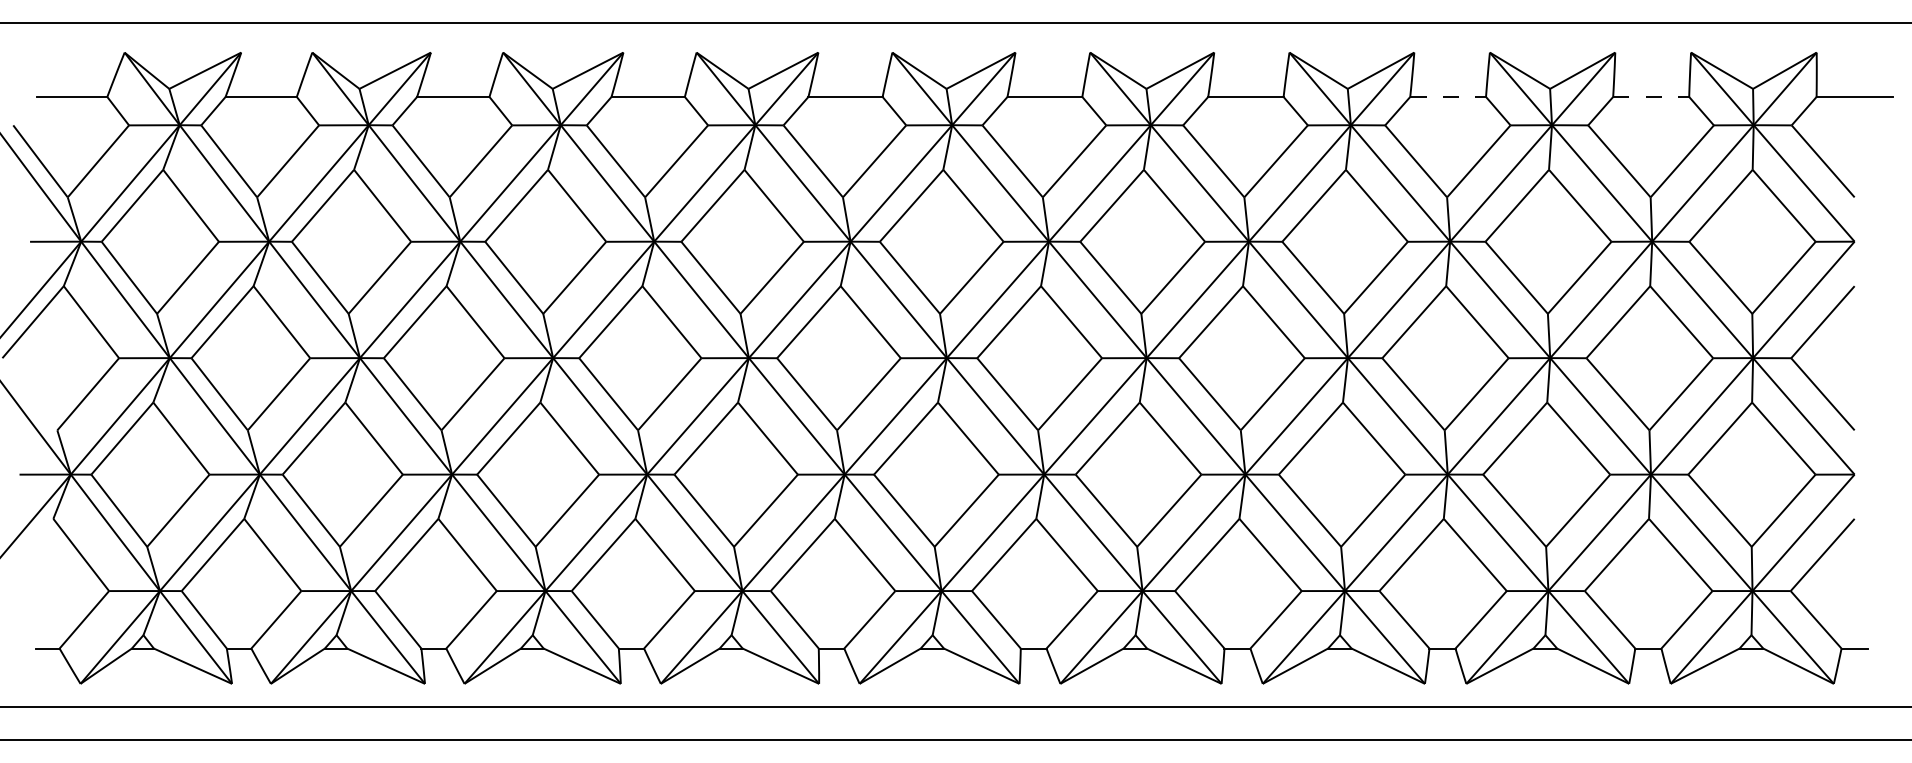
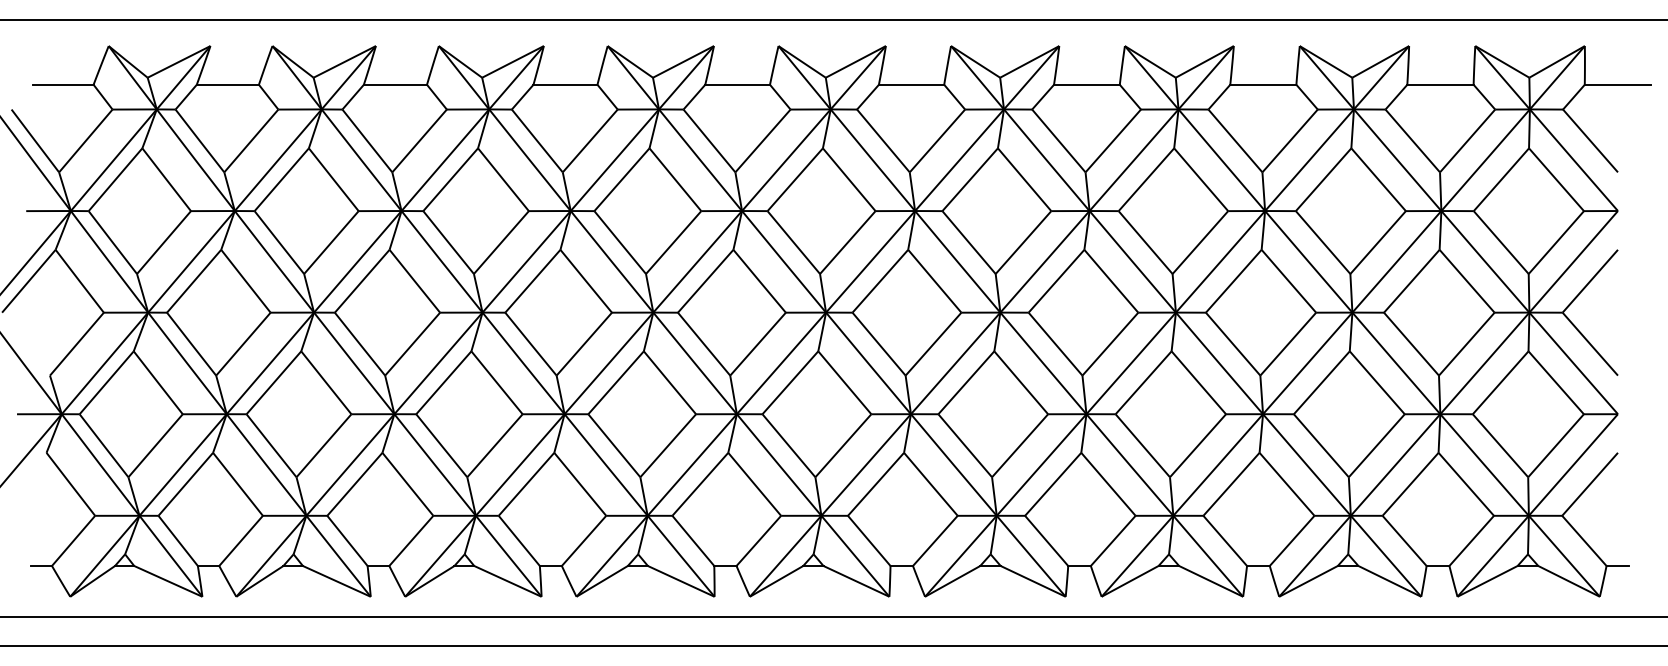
line: (1448, 96) -> (1263, 84), dashed -> solid
line: (1651, 96) -> (1440, 84), dashed -> solid

